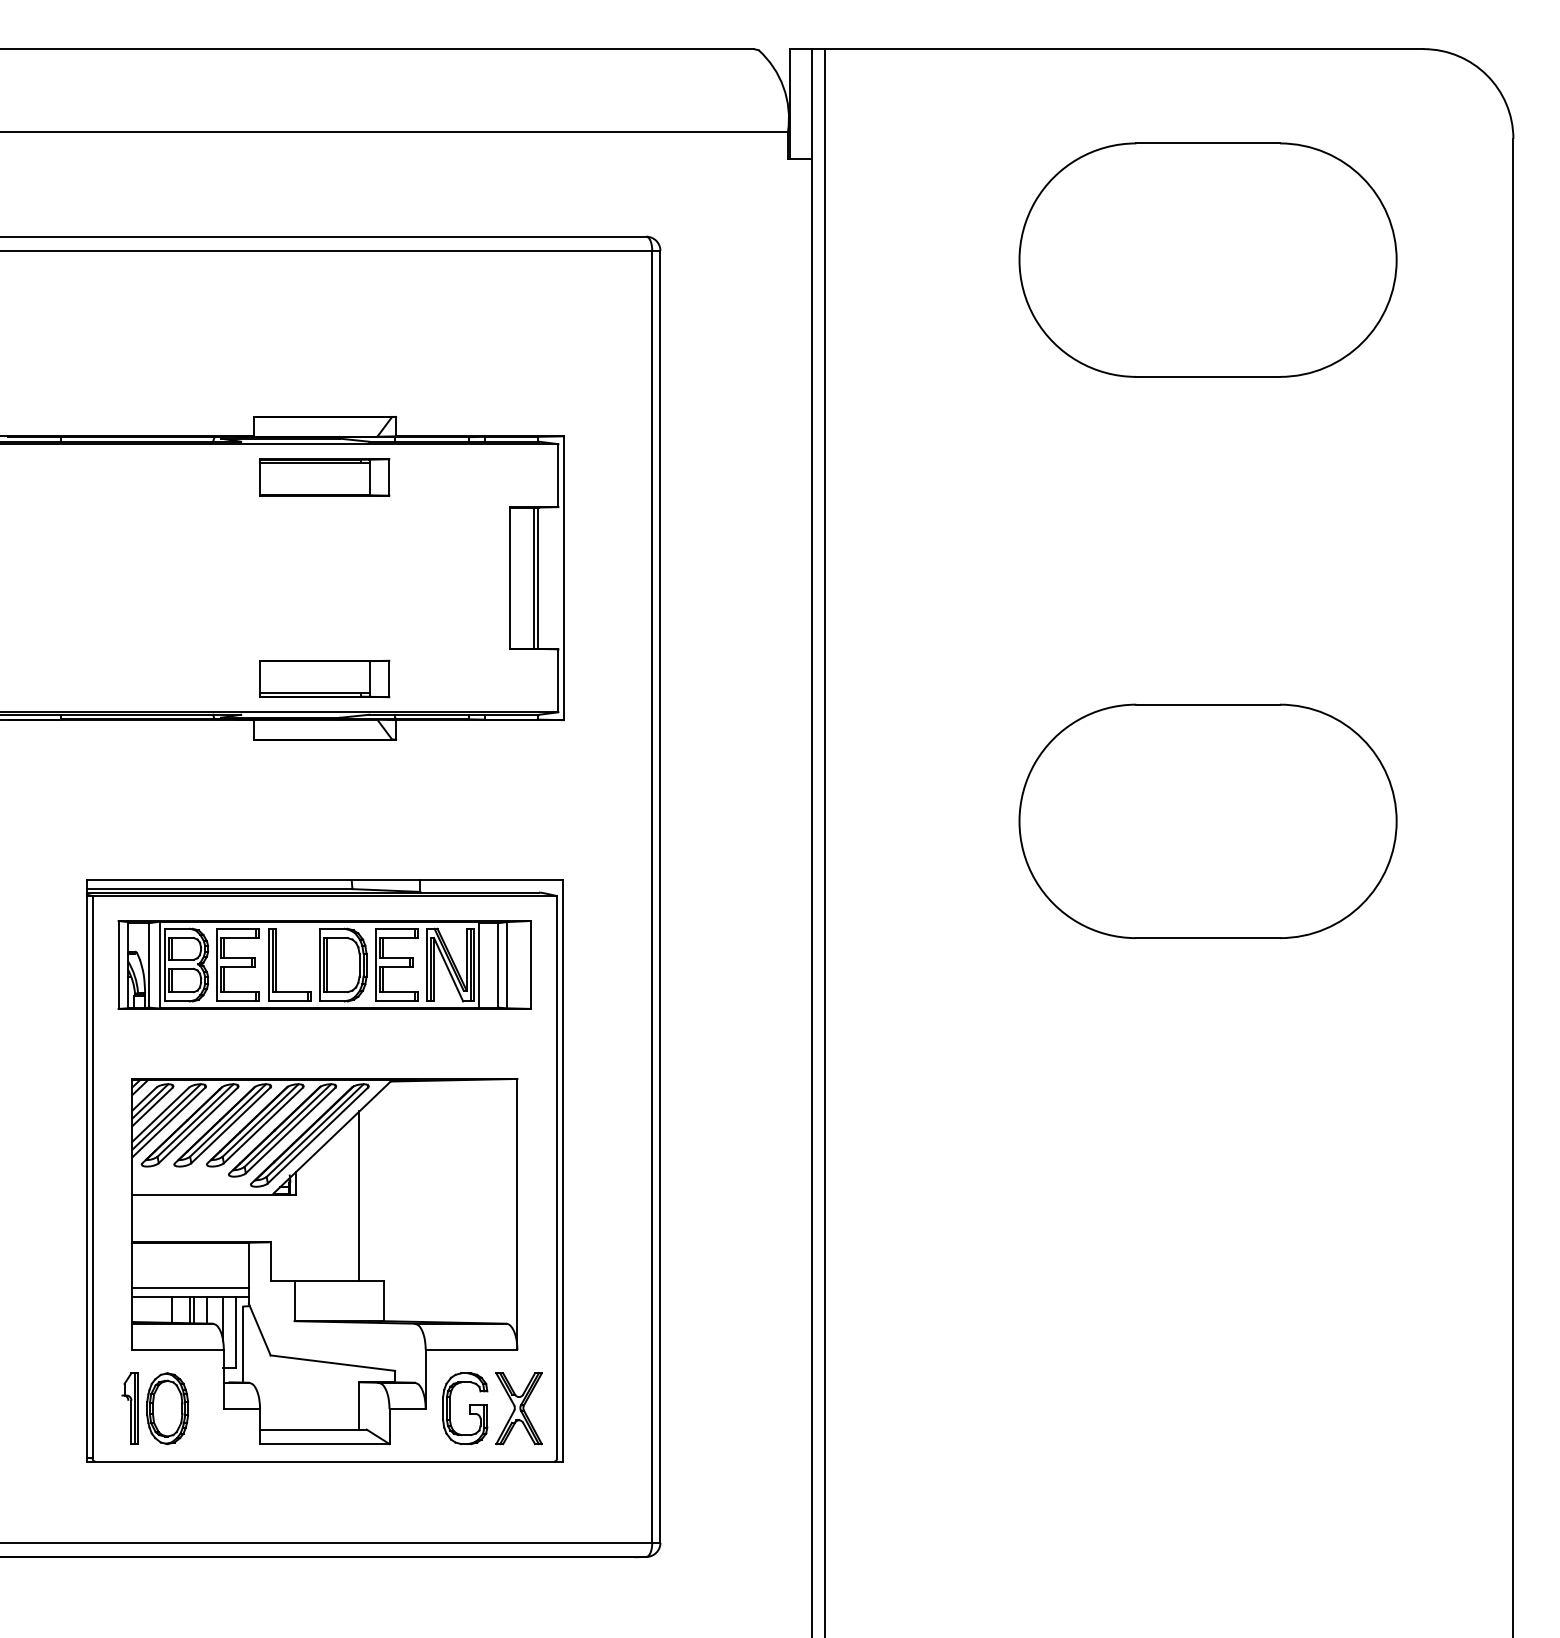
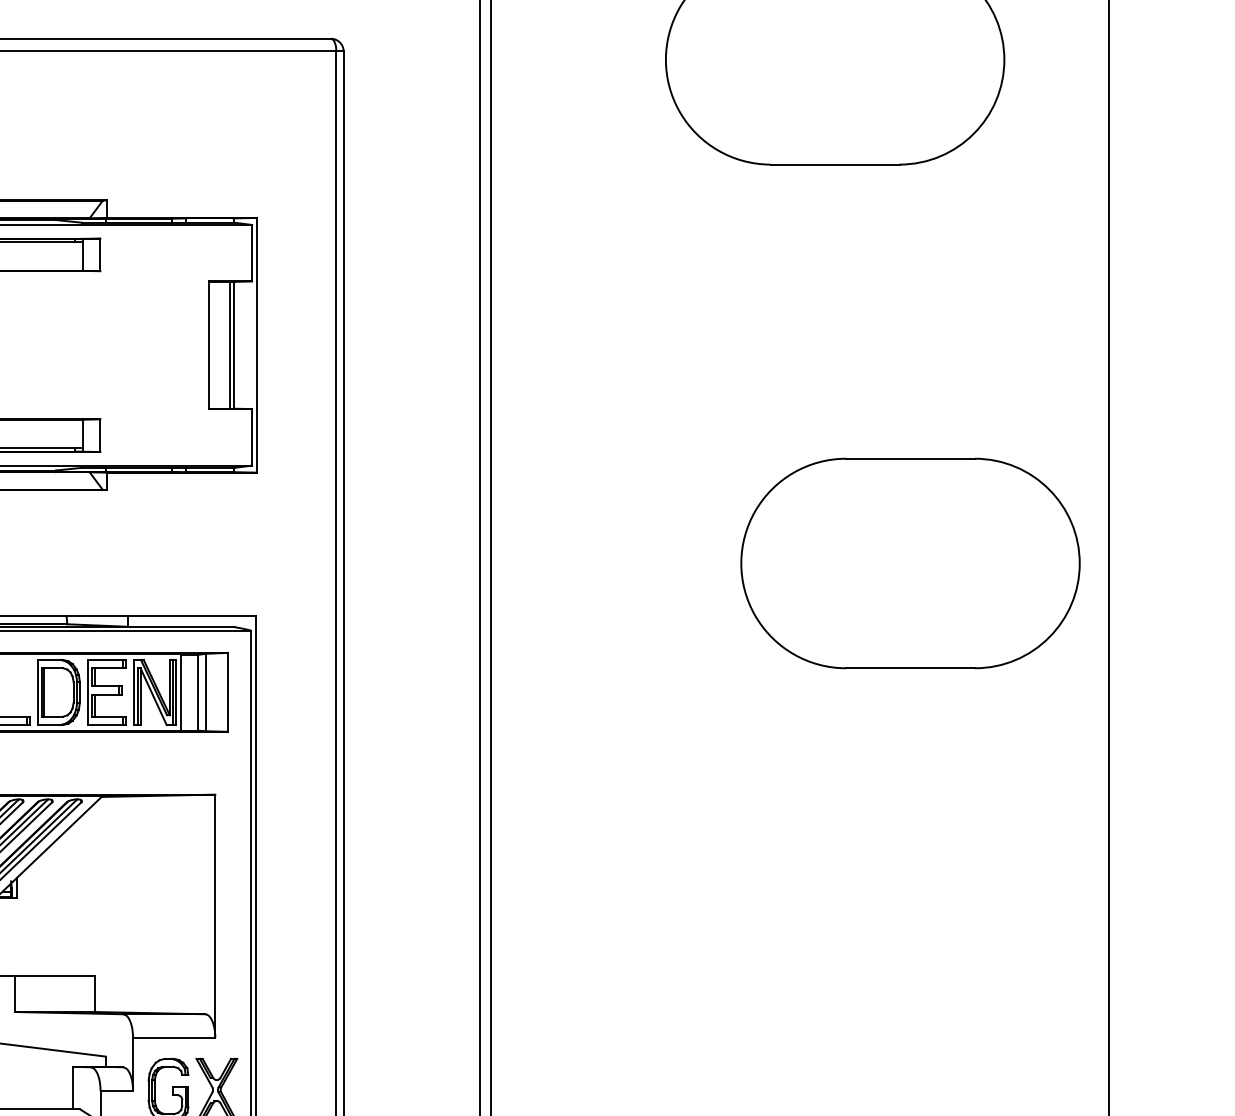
part: (1207, 820) -> (910, 562), moved
line: (359, 1196) -> (73, 900), removed

